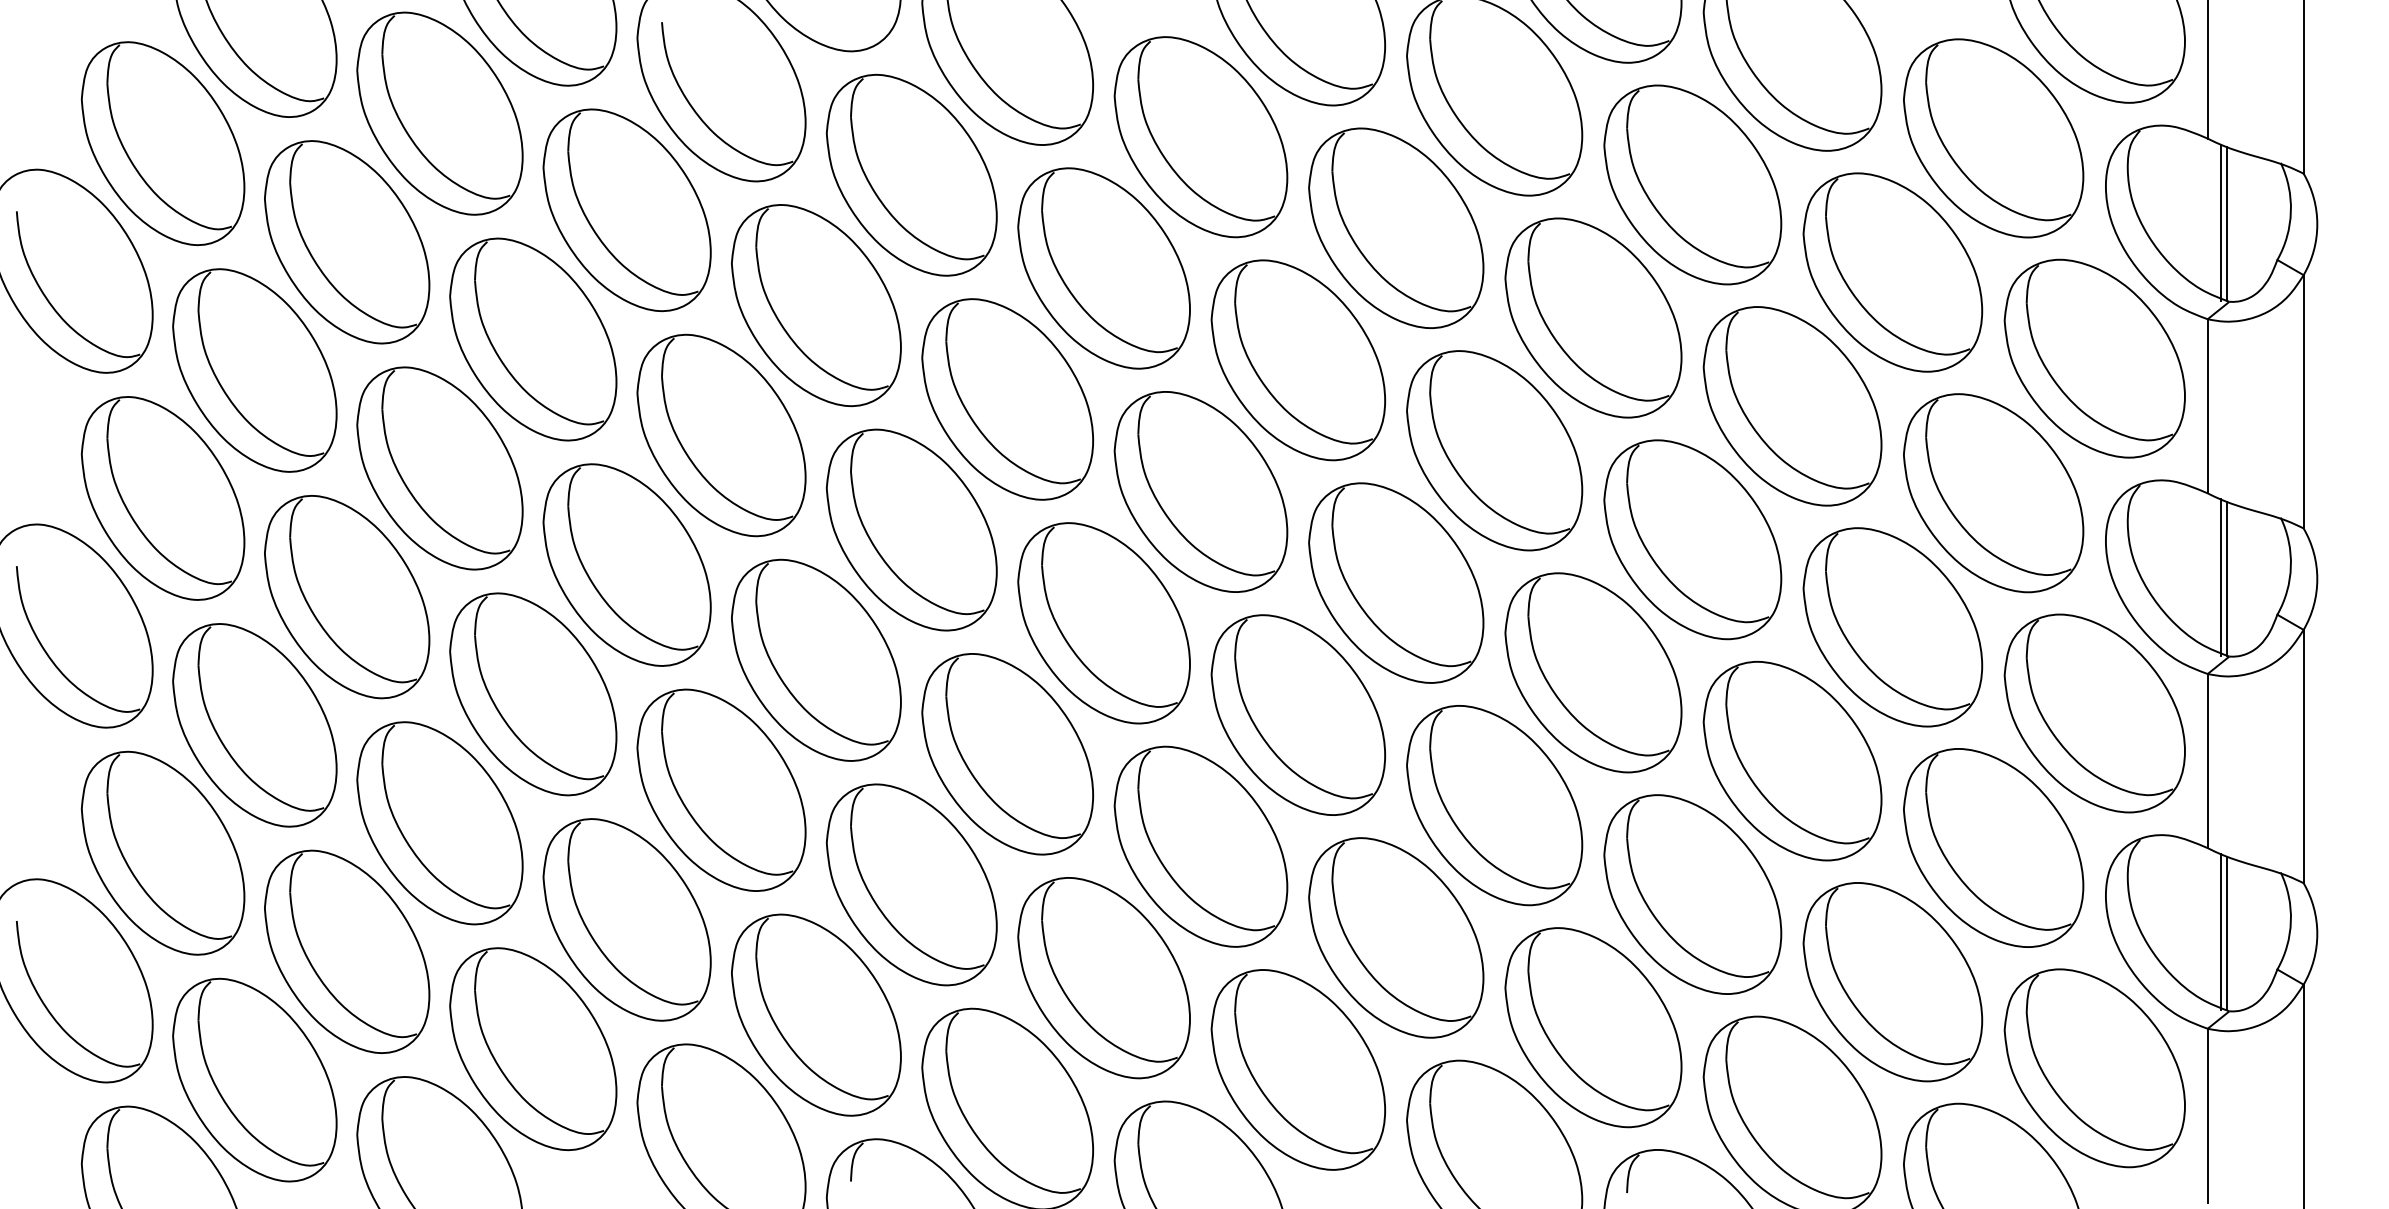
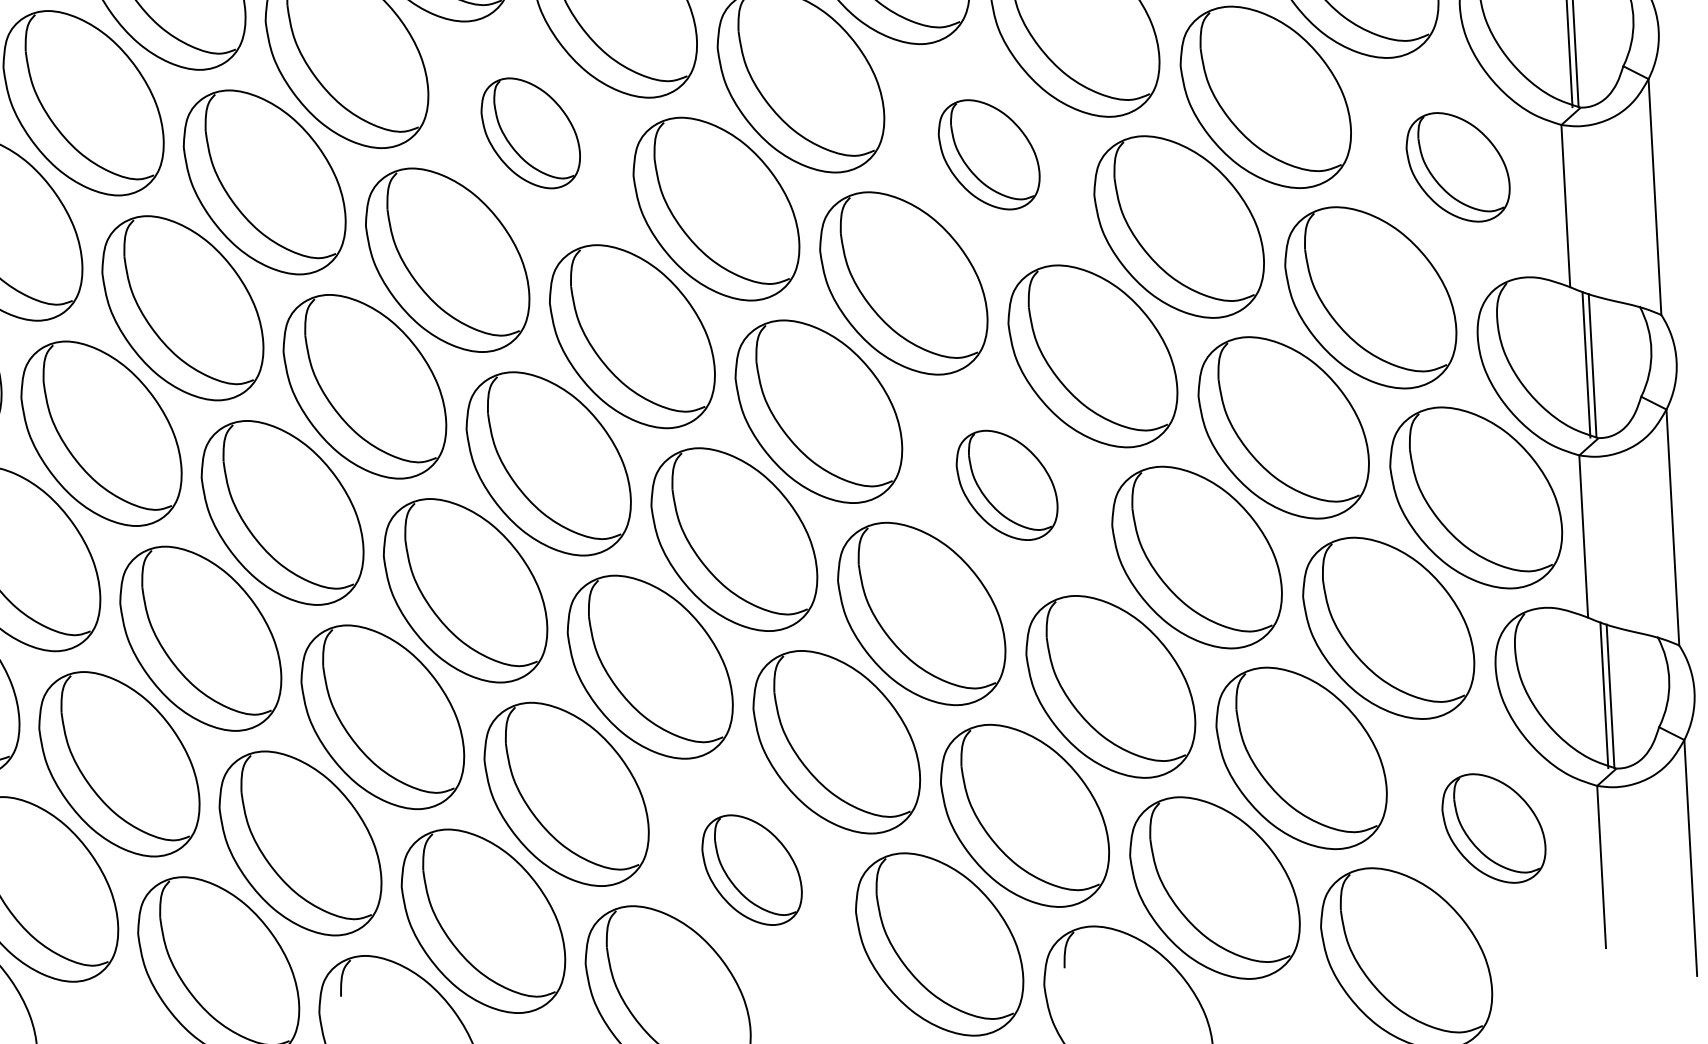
part: (1103, 268) -> (530, 133), size x0.6
part: (1593, 317) -> (989, 154), size x0.6
part: (2094, 358) -> (1457, 167), size x0.6
part: (1593, 672) -> (1007, 485), size x0.6
part: (2094, 1068) -> (1493, 828), size x0.6
part: (1297, 1069) -> (751, 869), size x0.6

